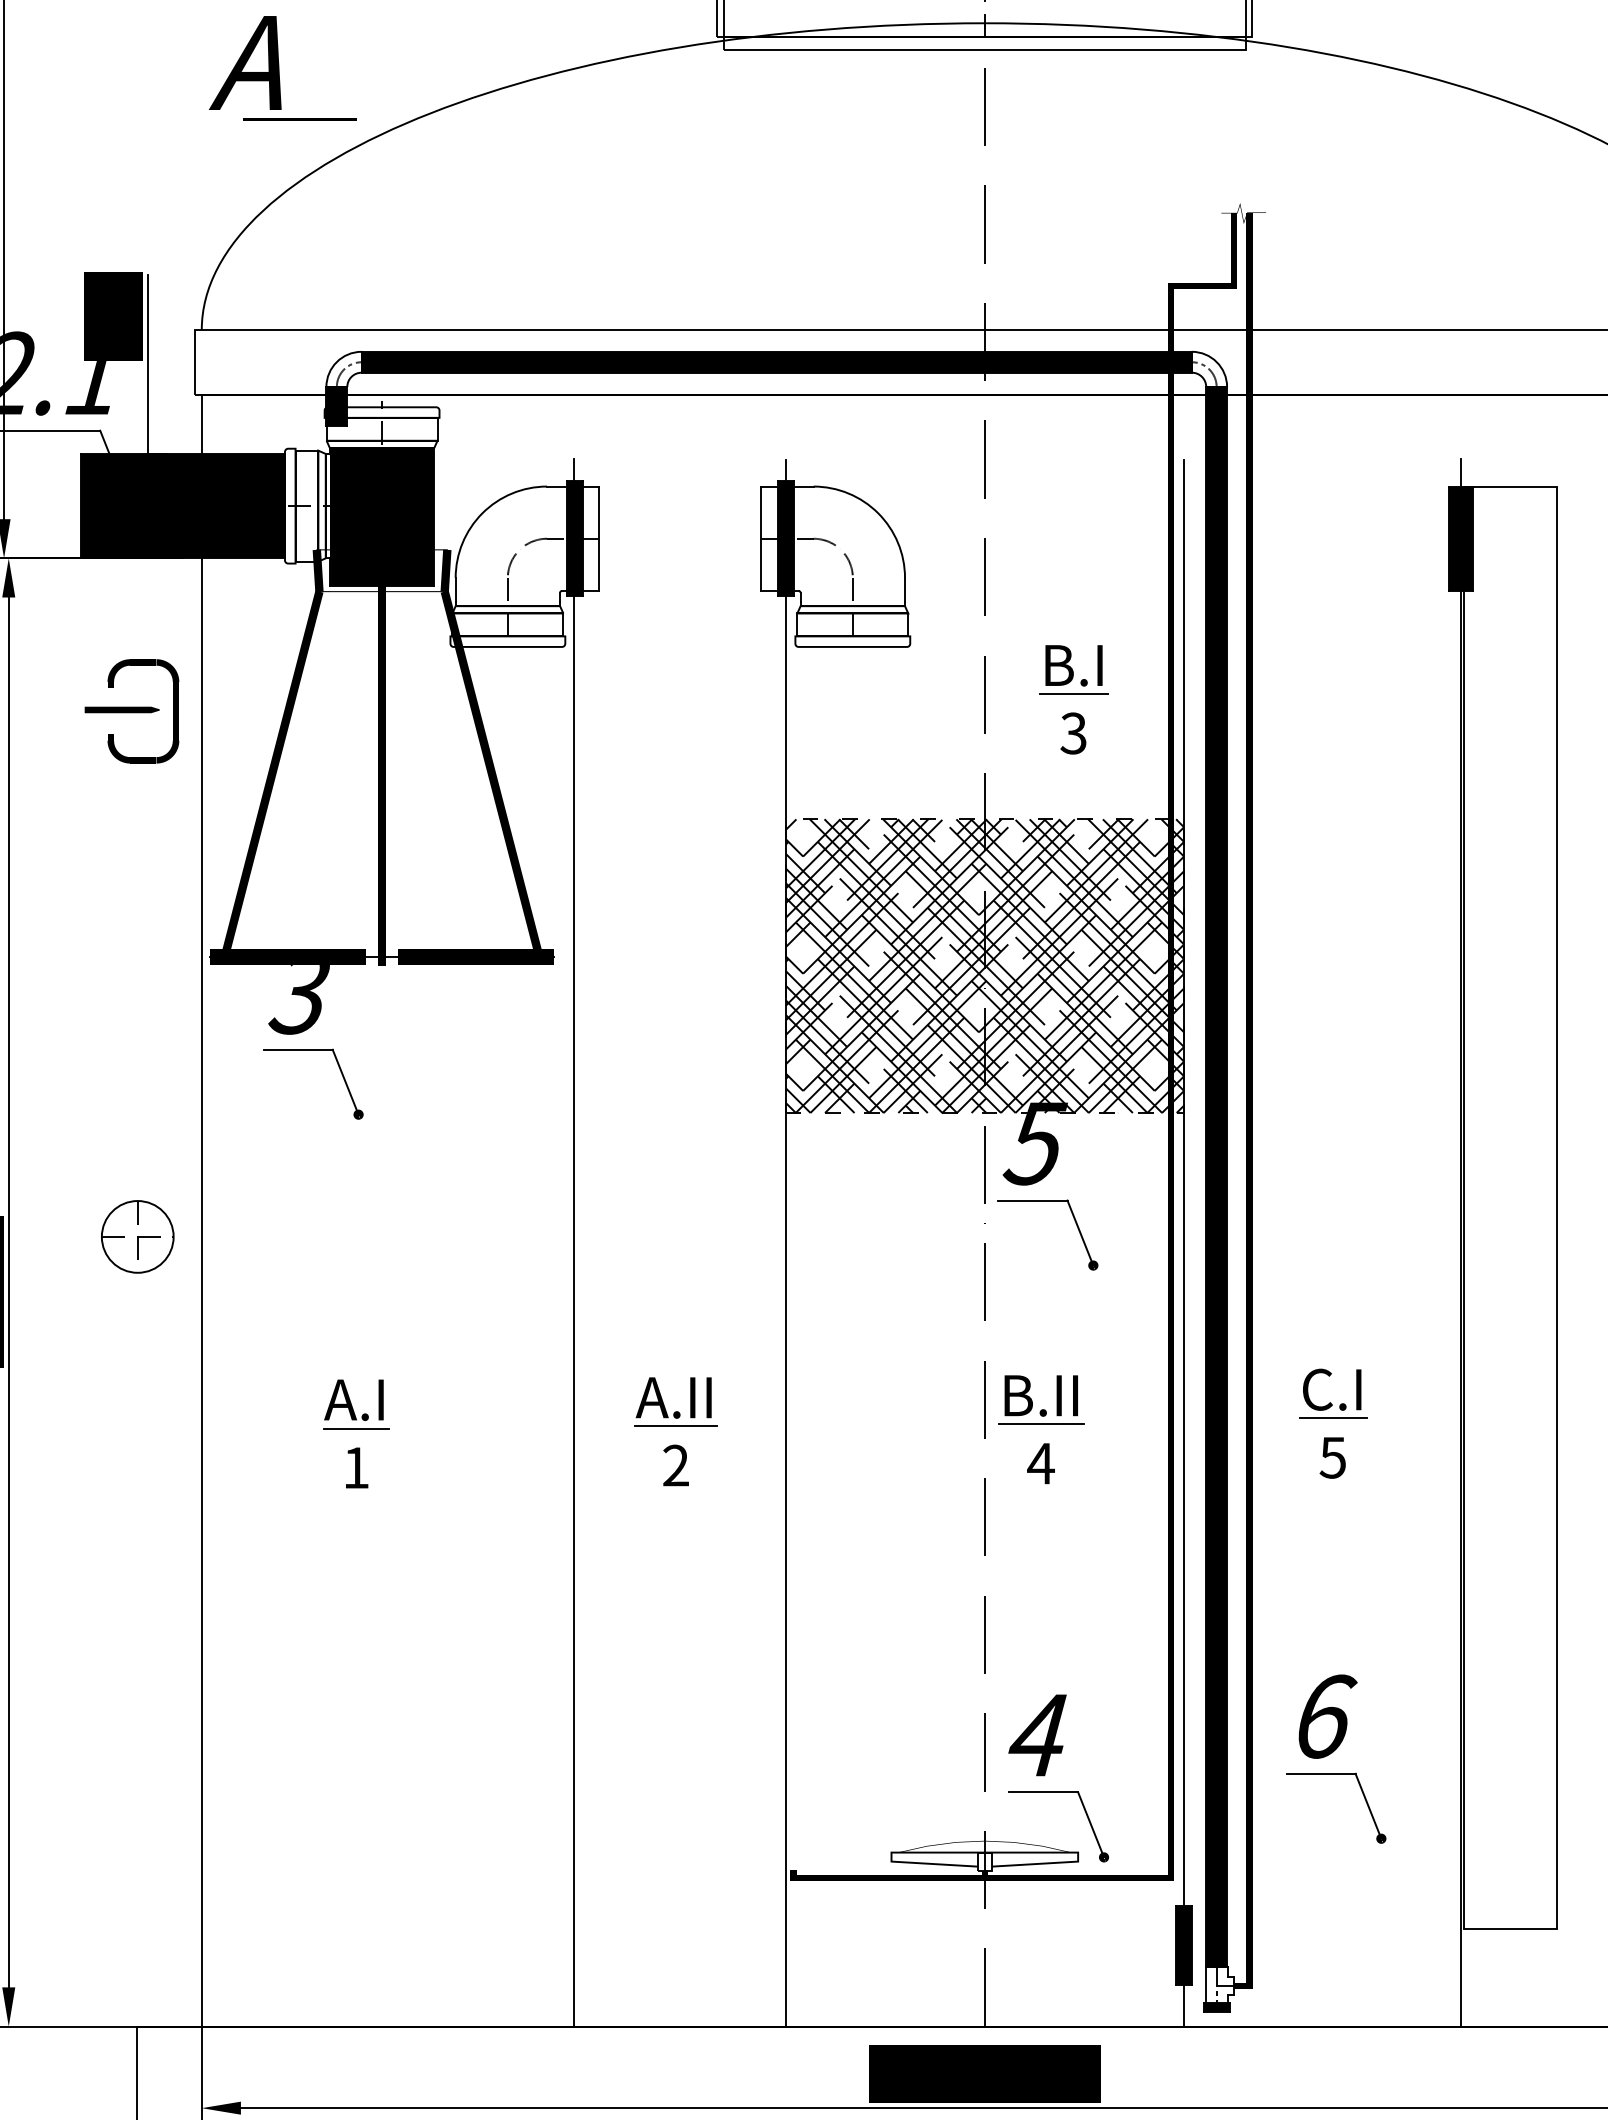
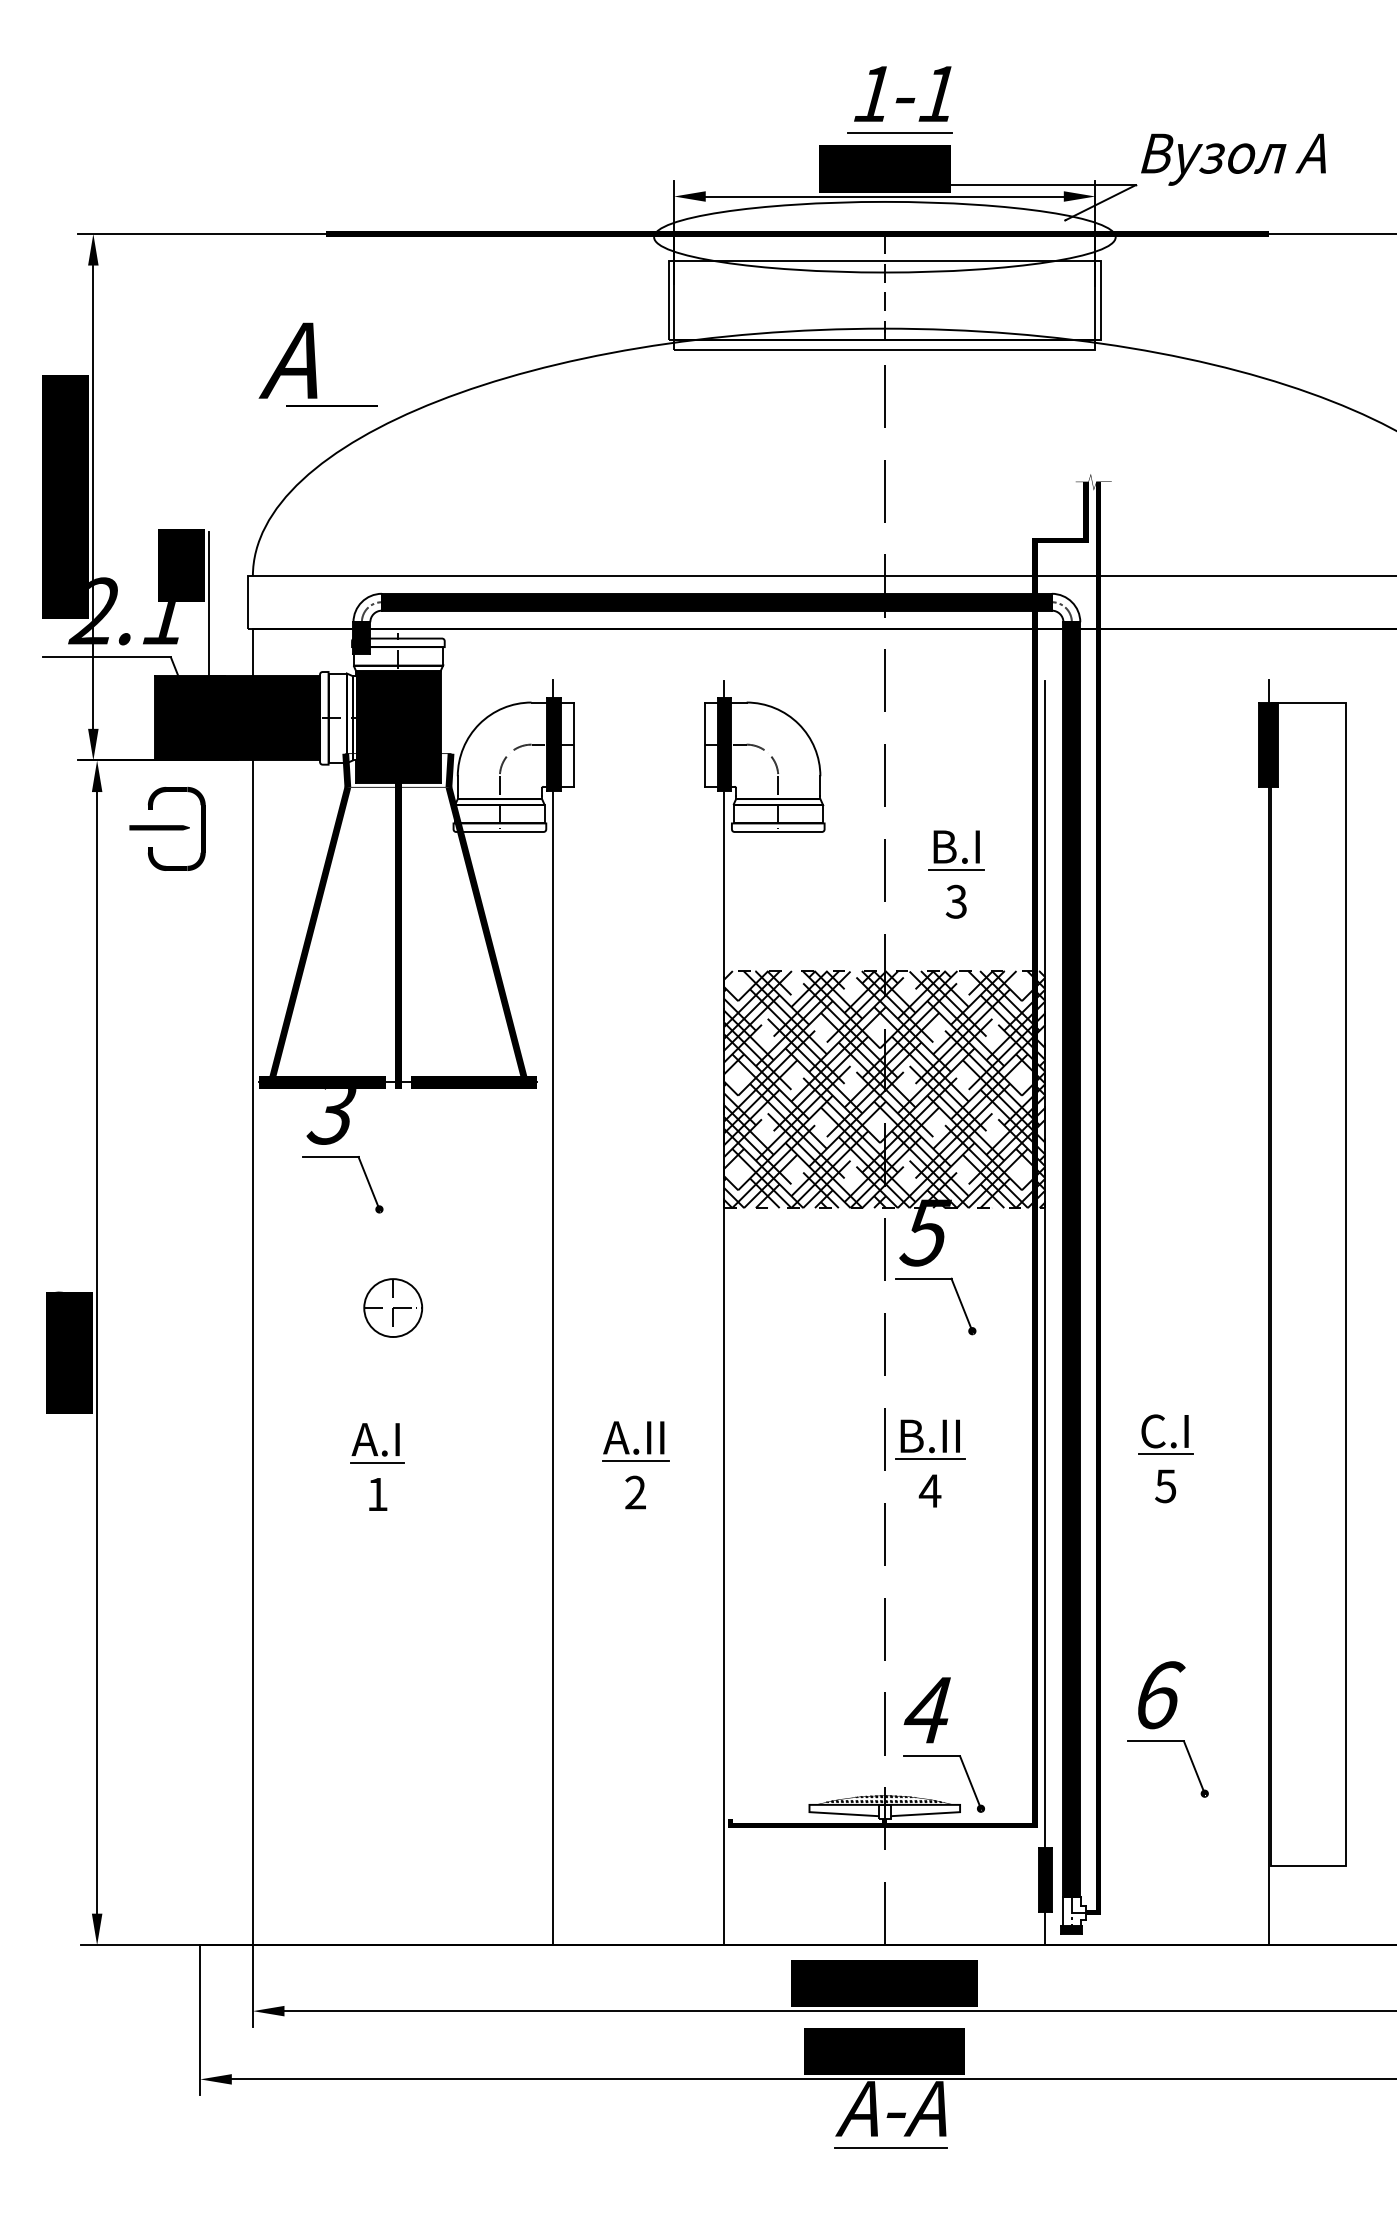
part: (131, 710) -> (167, 828), moved
part: (138, 1236) -> (393, 1307), moved
hatch: (985, 1844) -> (885, 1798), added

